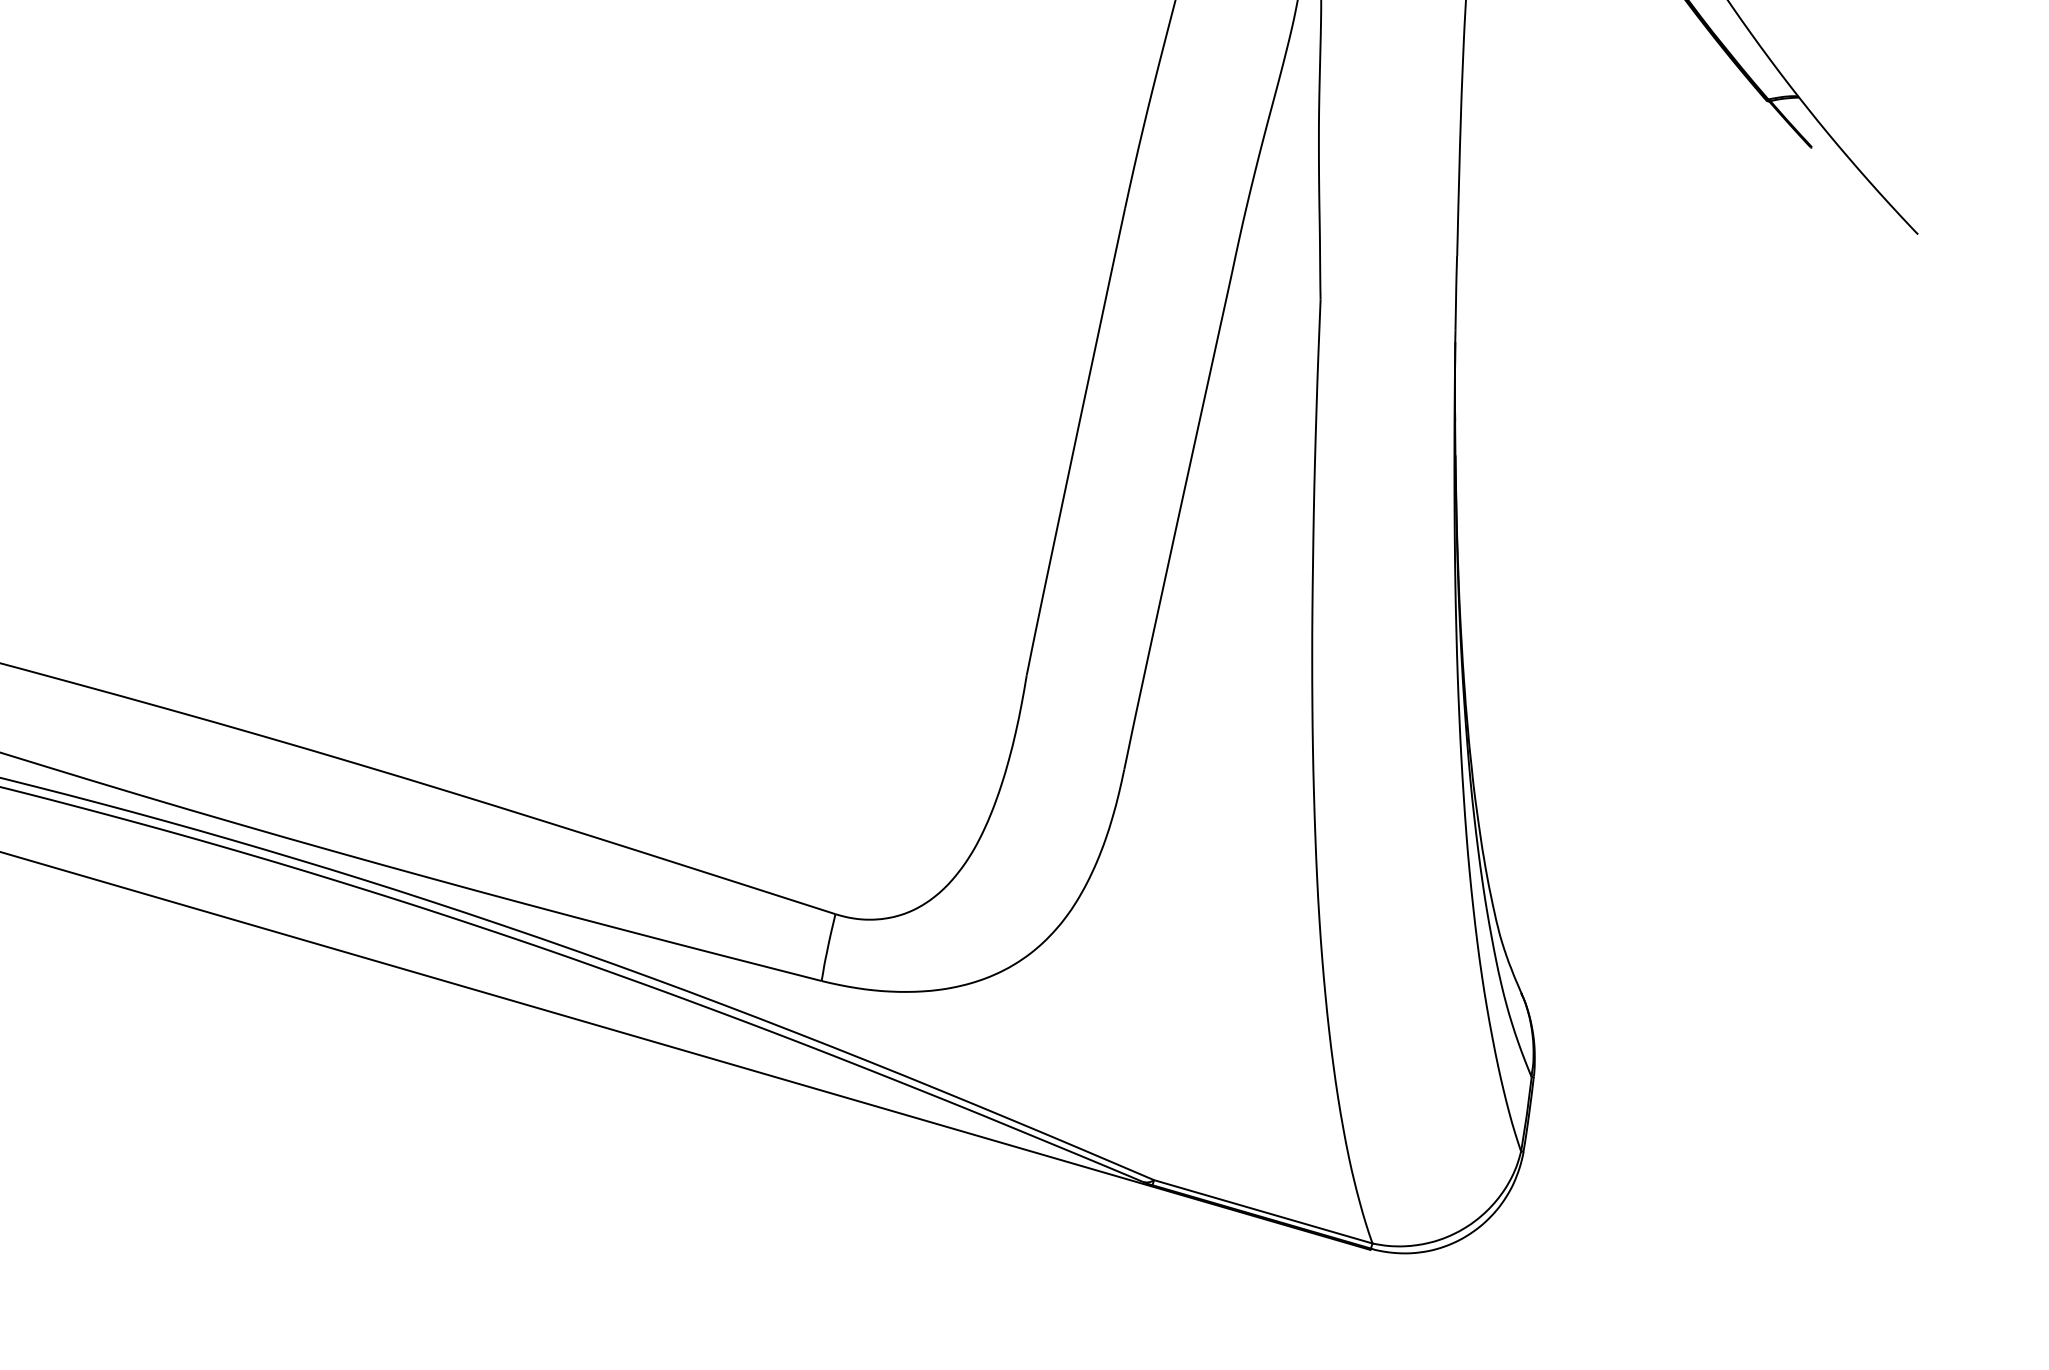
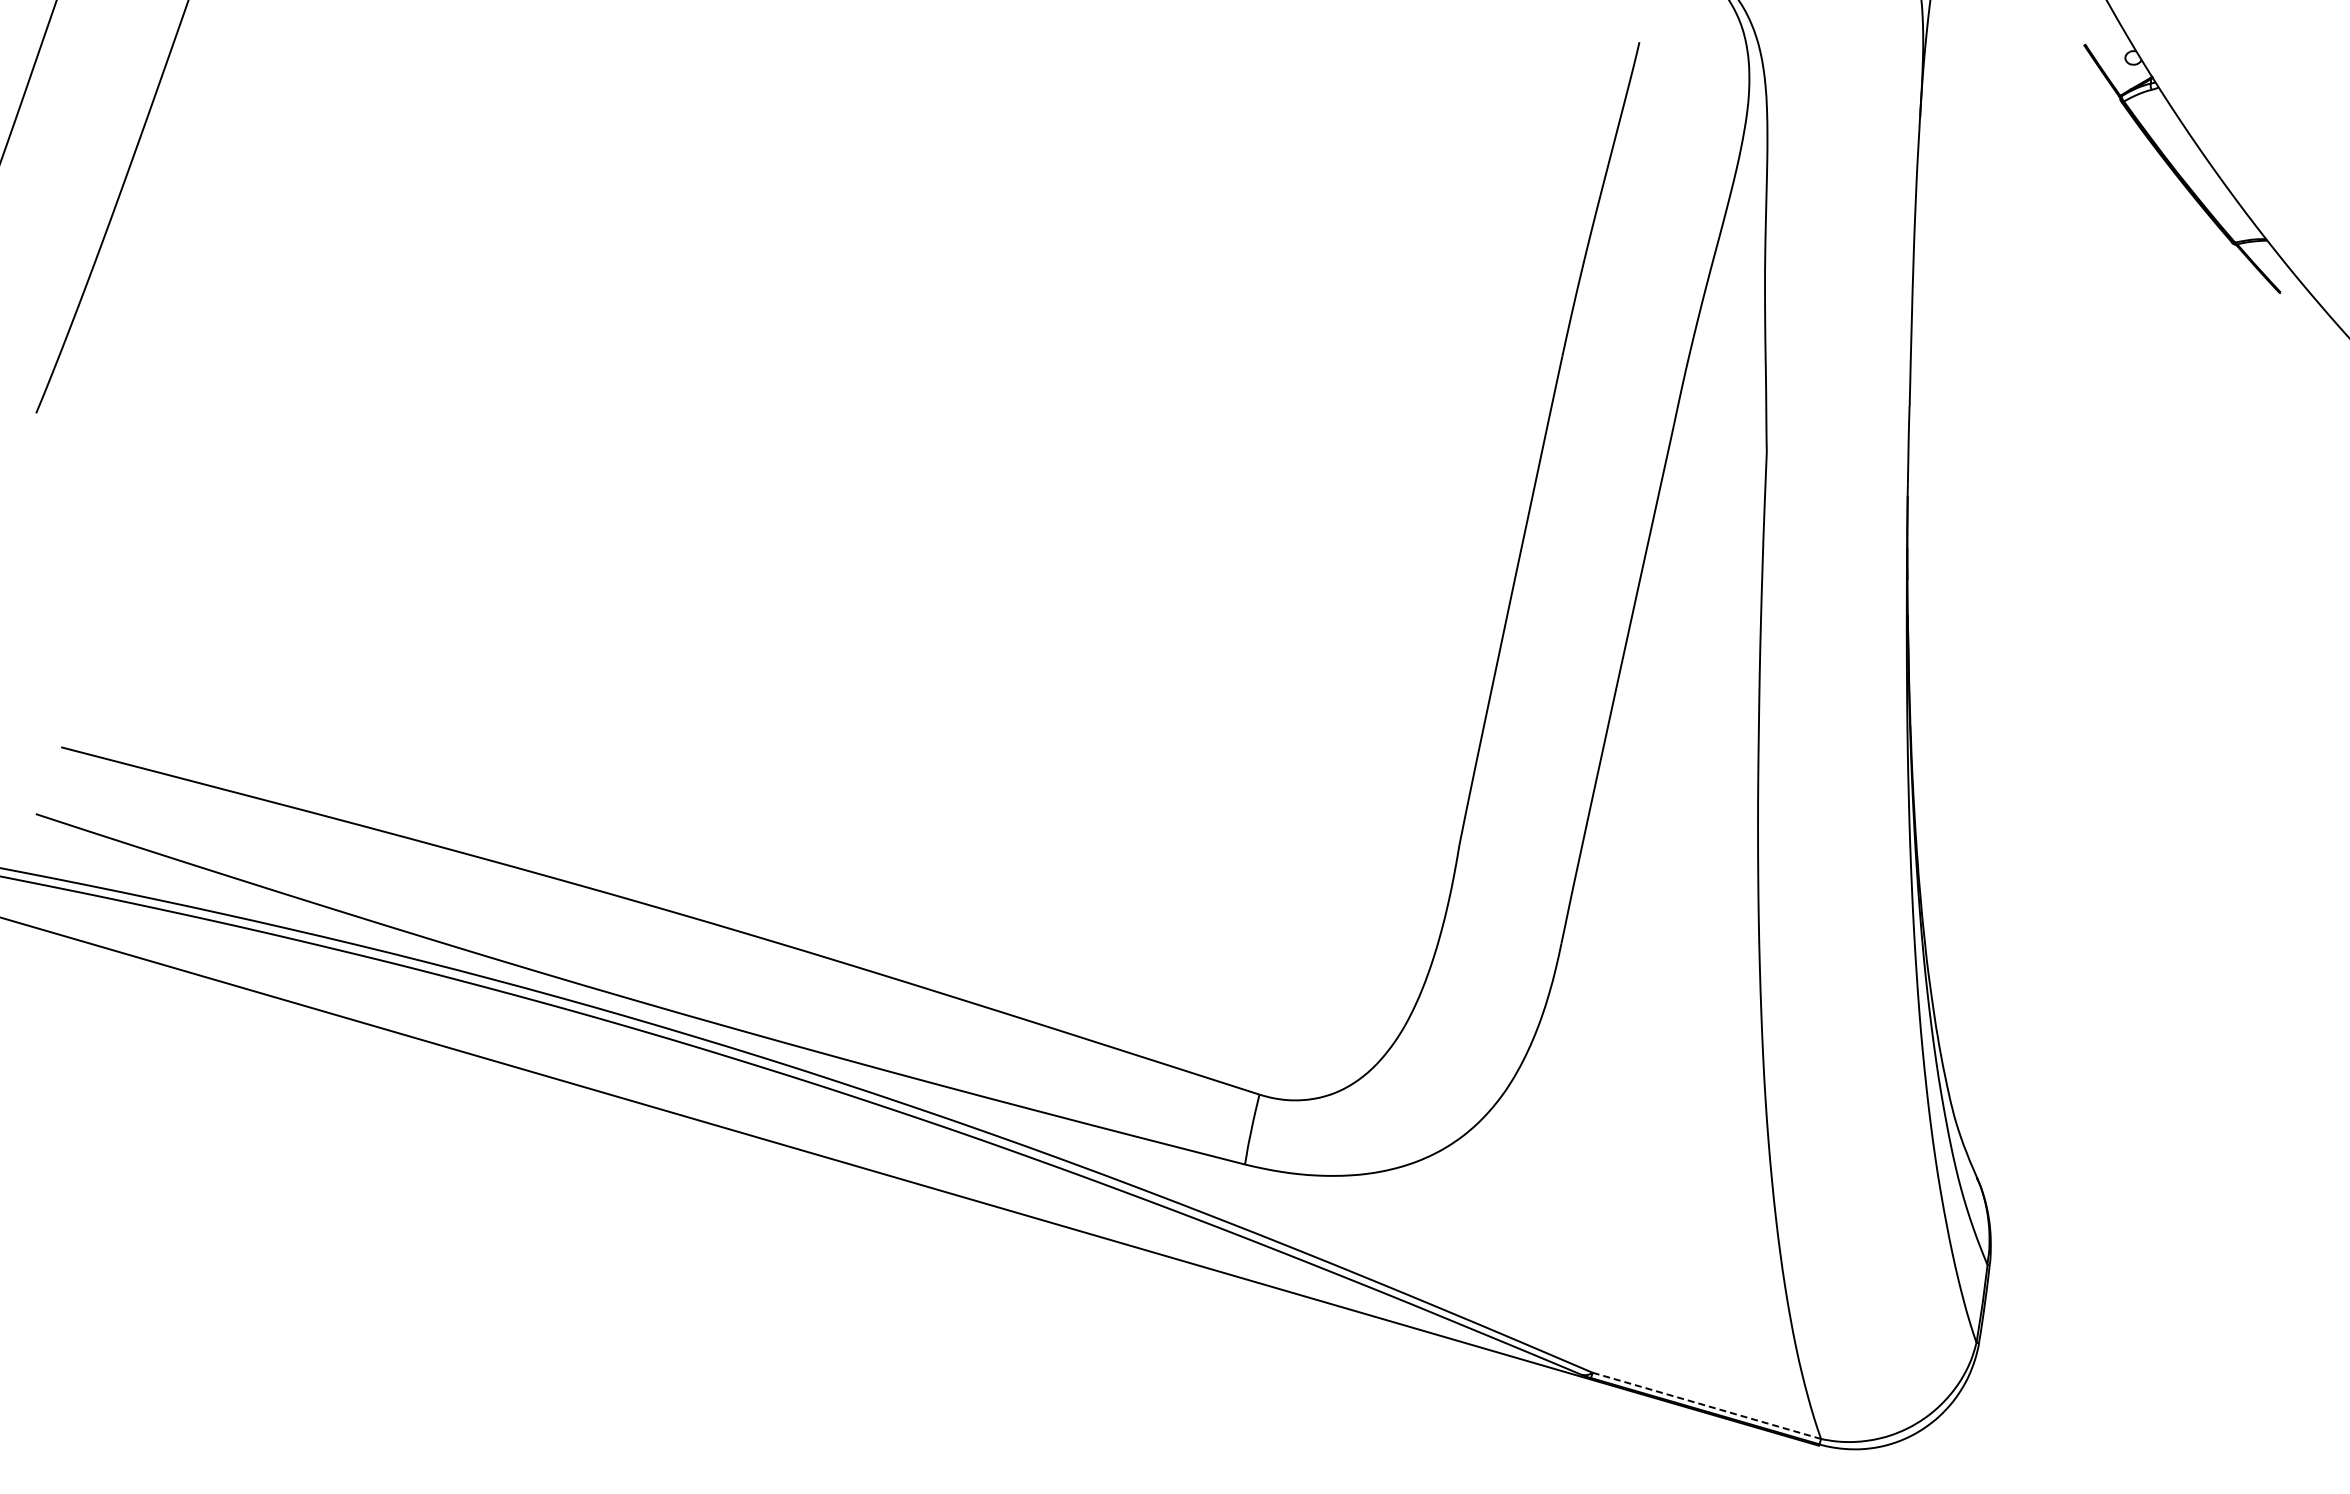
line: (1262, 1211) -> (1706, 1405), solid -> dashed

